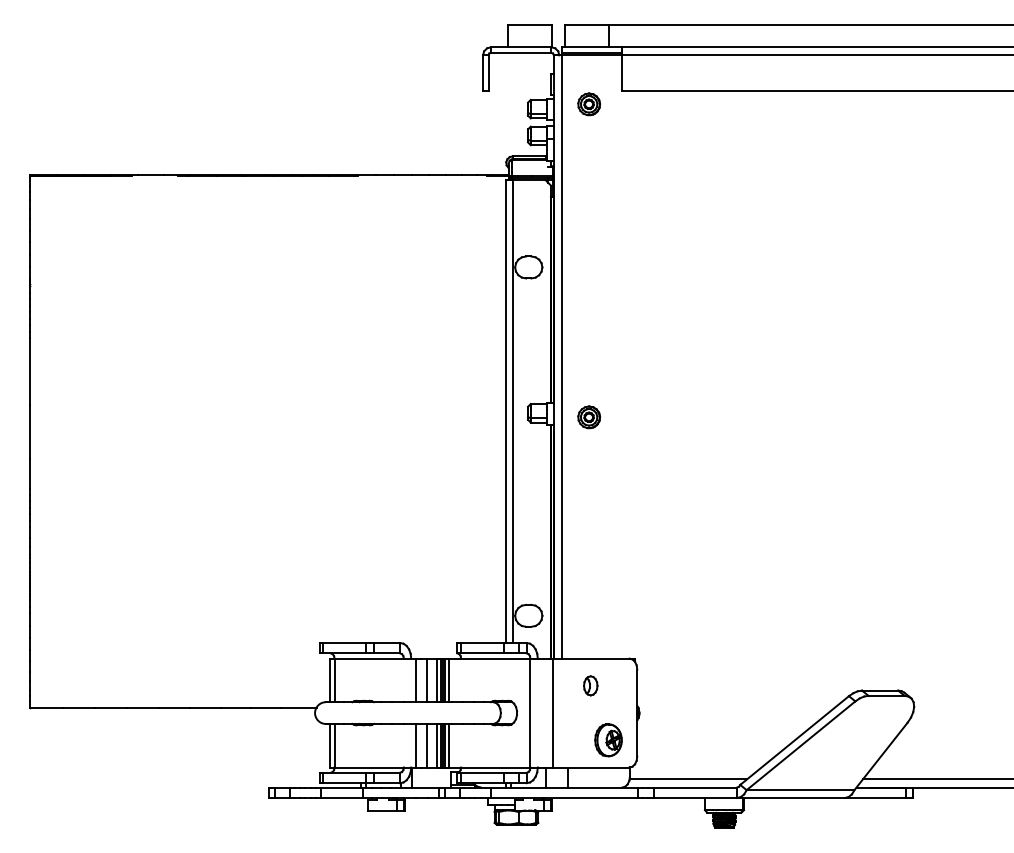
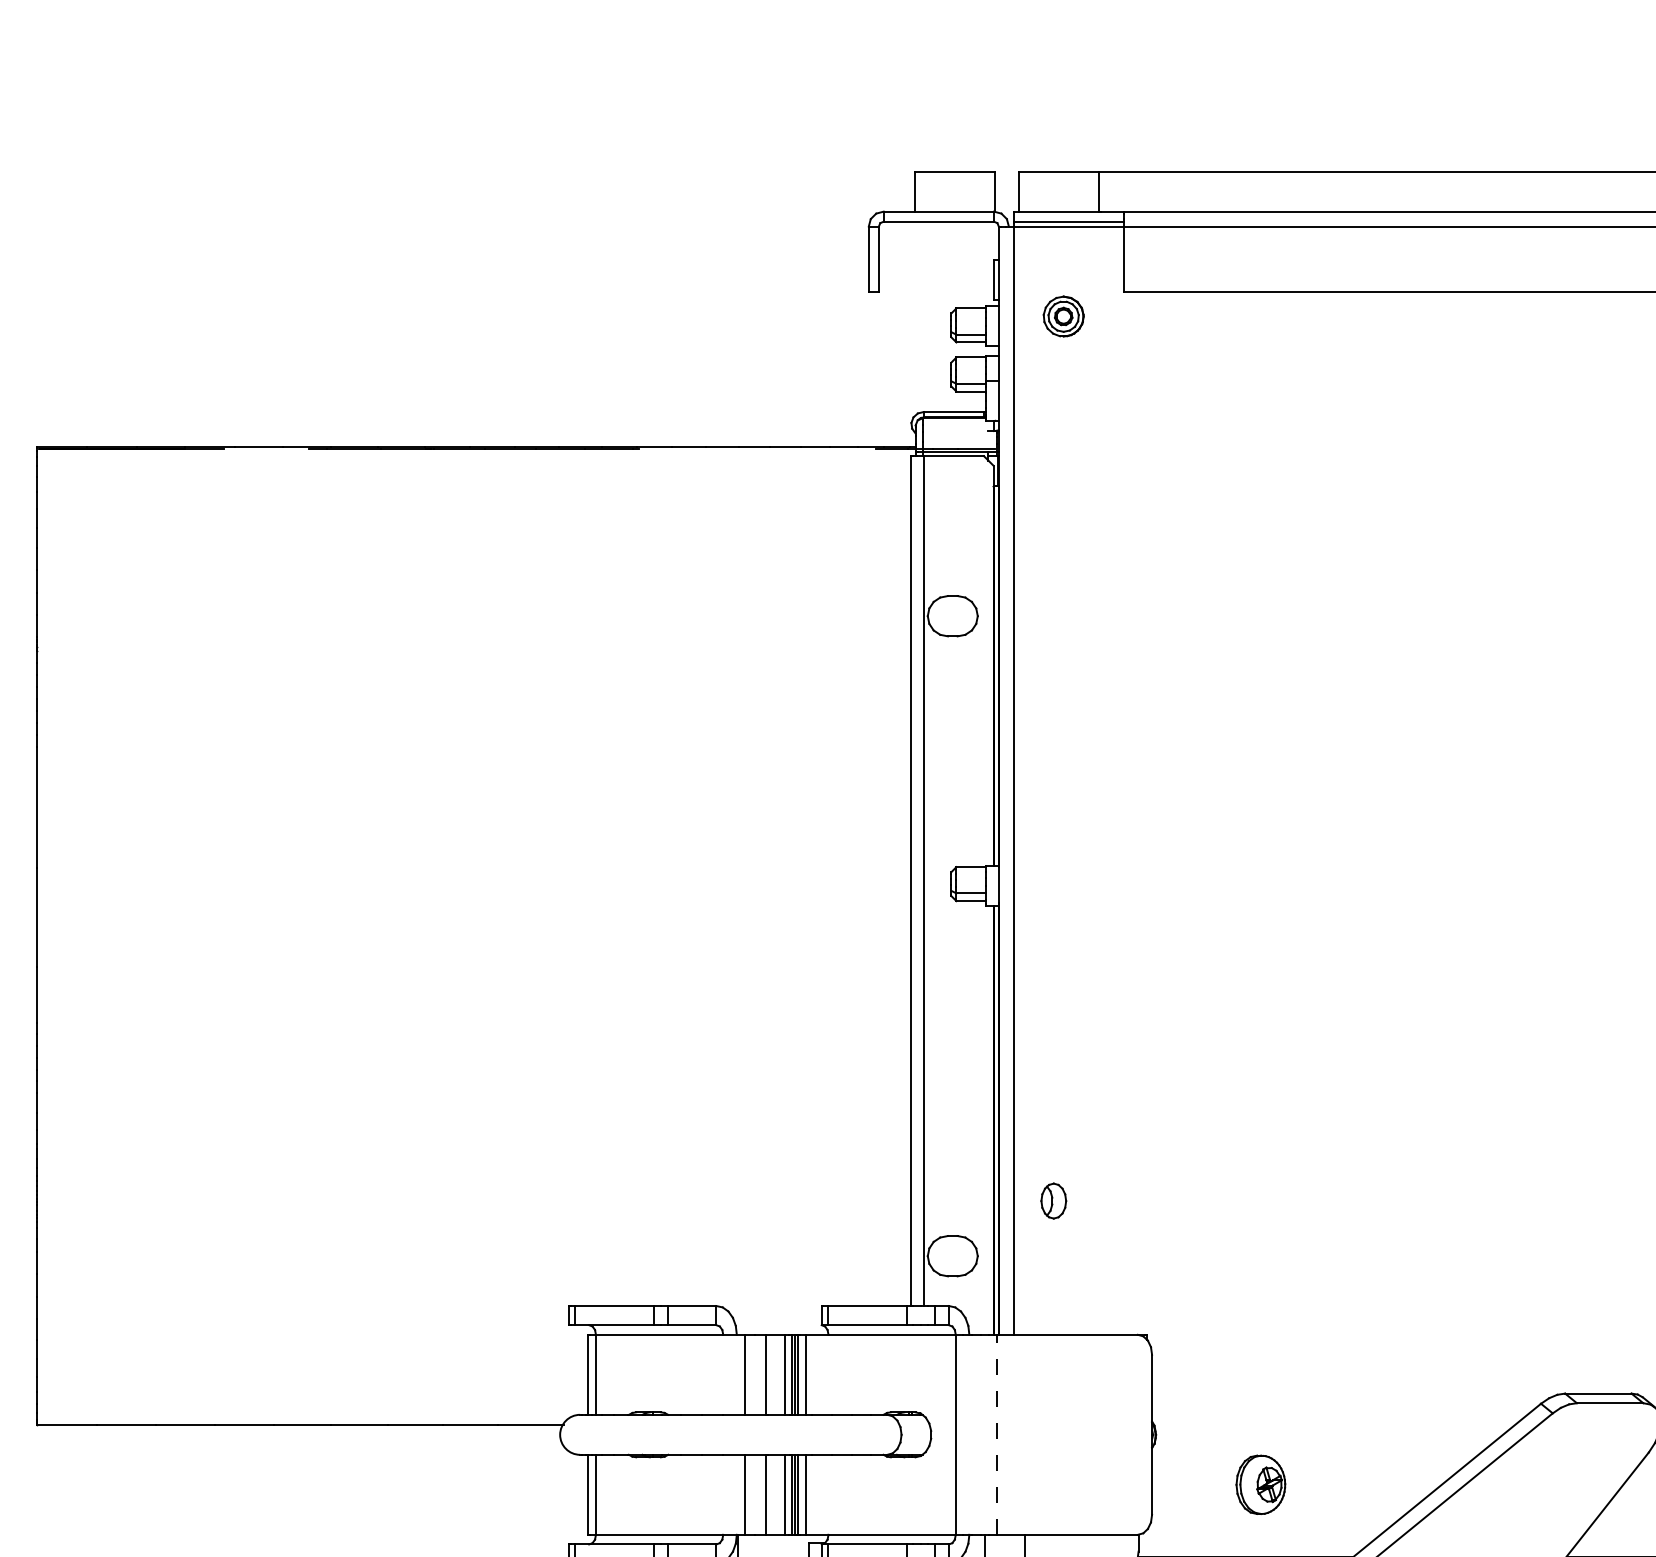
part: (588, 417) -> (1062, 891), removed
part: (590, 685) -> (1053, 1200), moved
line: (552, 712) -> (996, 1433), solid -> dashed
part: (608, 740) -> (1260, 1485), moved

